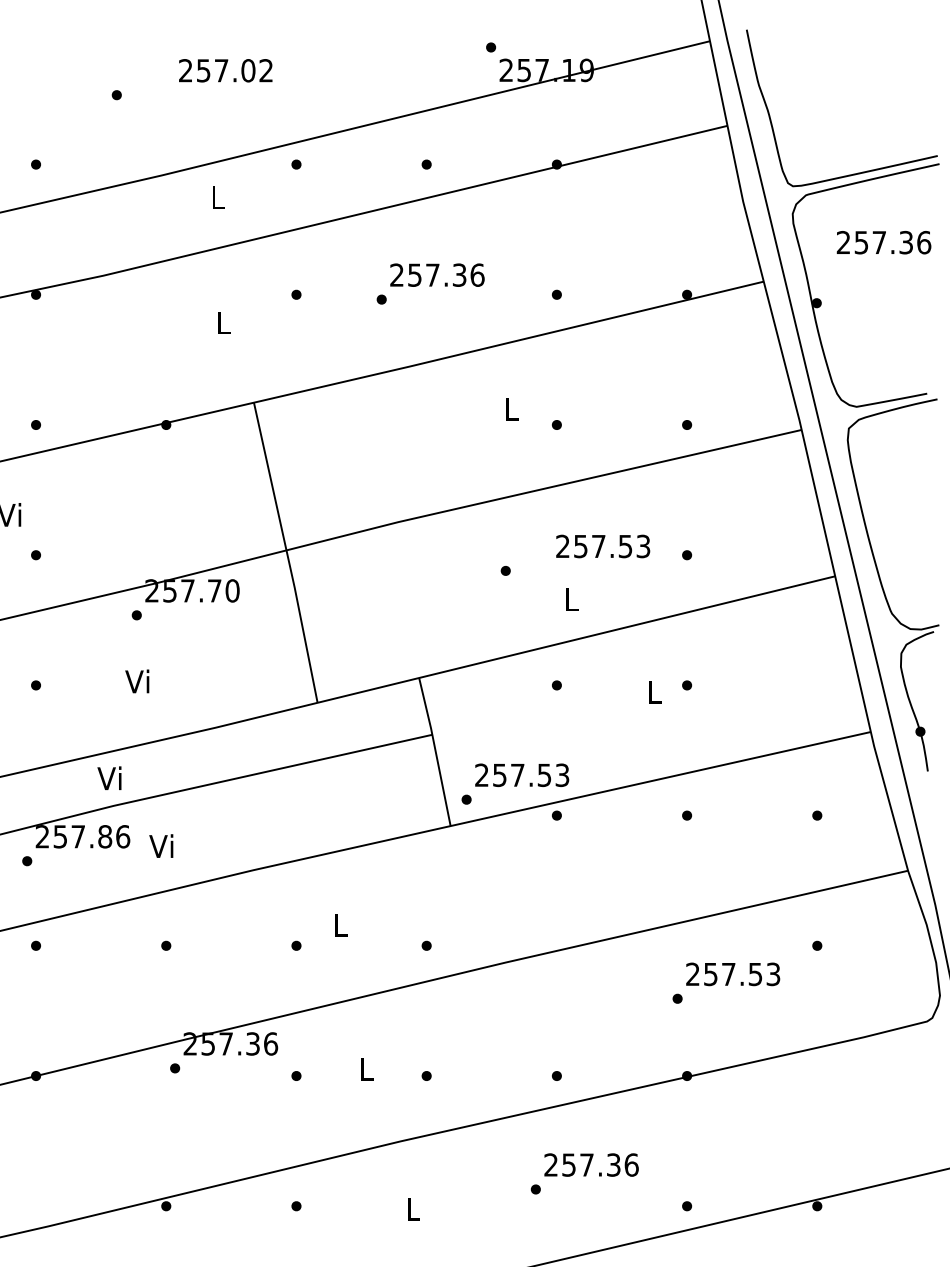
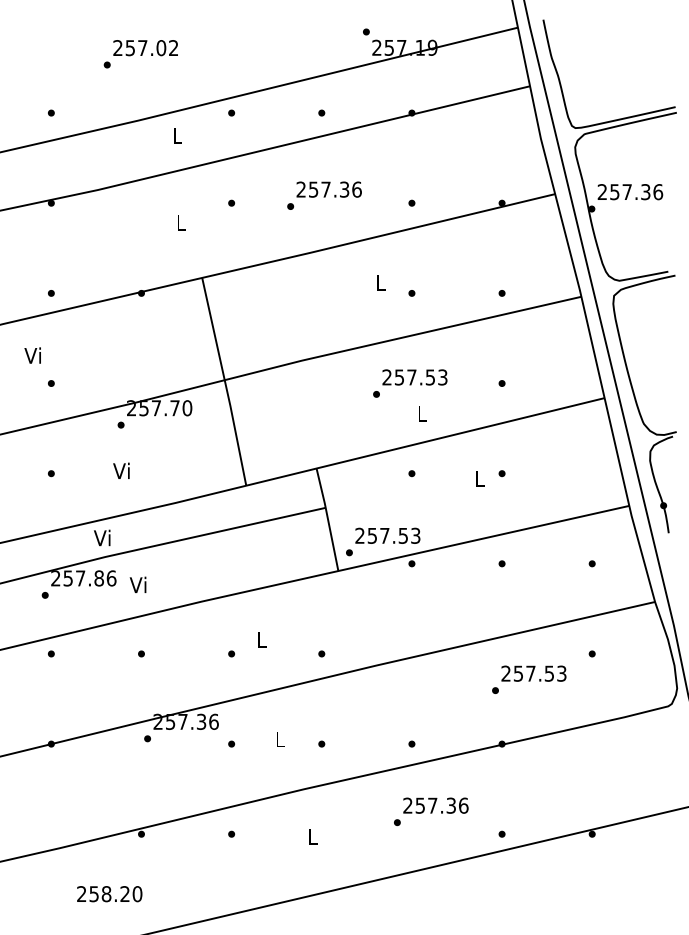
text: (225, 71) -> (145, 48), moved
text: (884, 243) -> (630, 192), moved
text: (602, 546) -> (414, 377), moved

